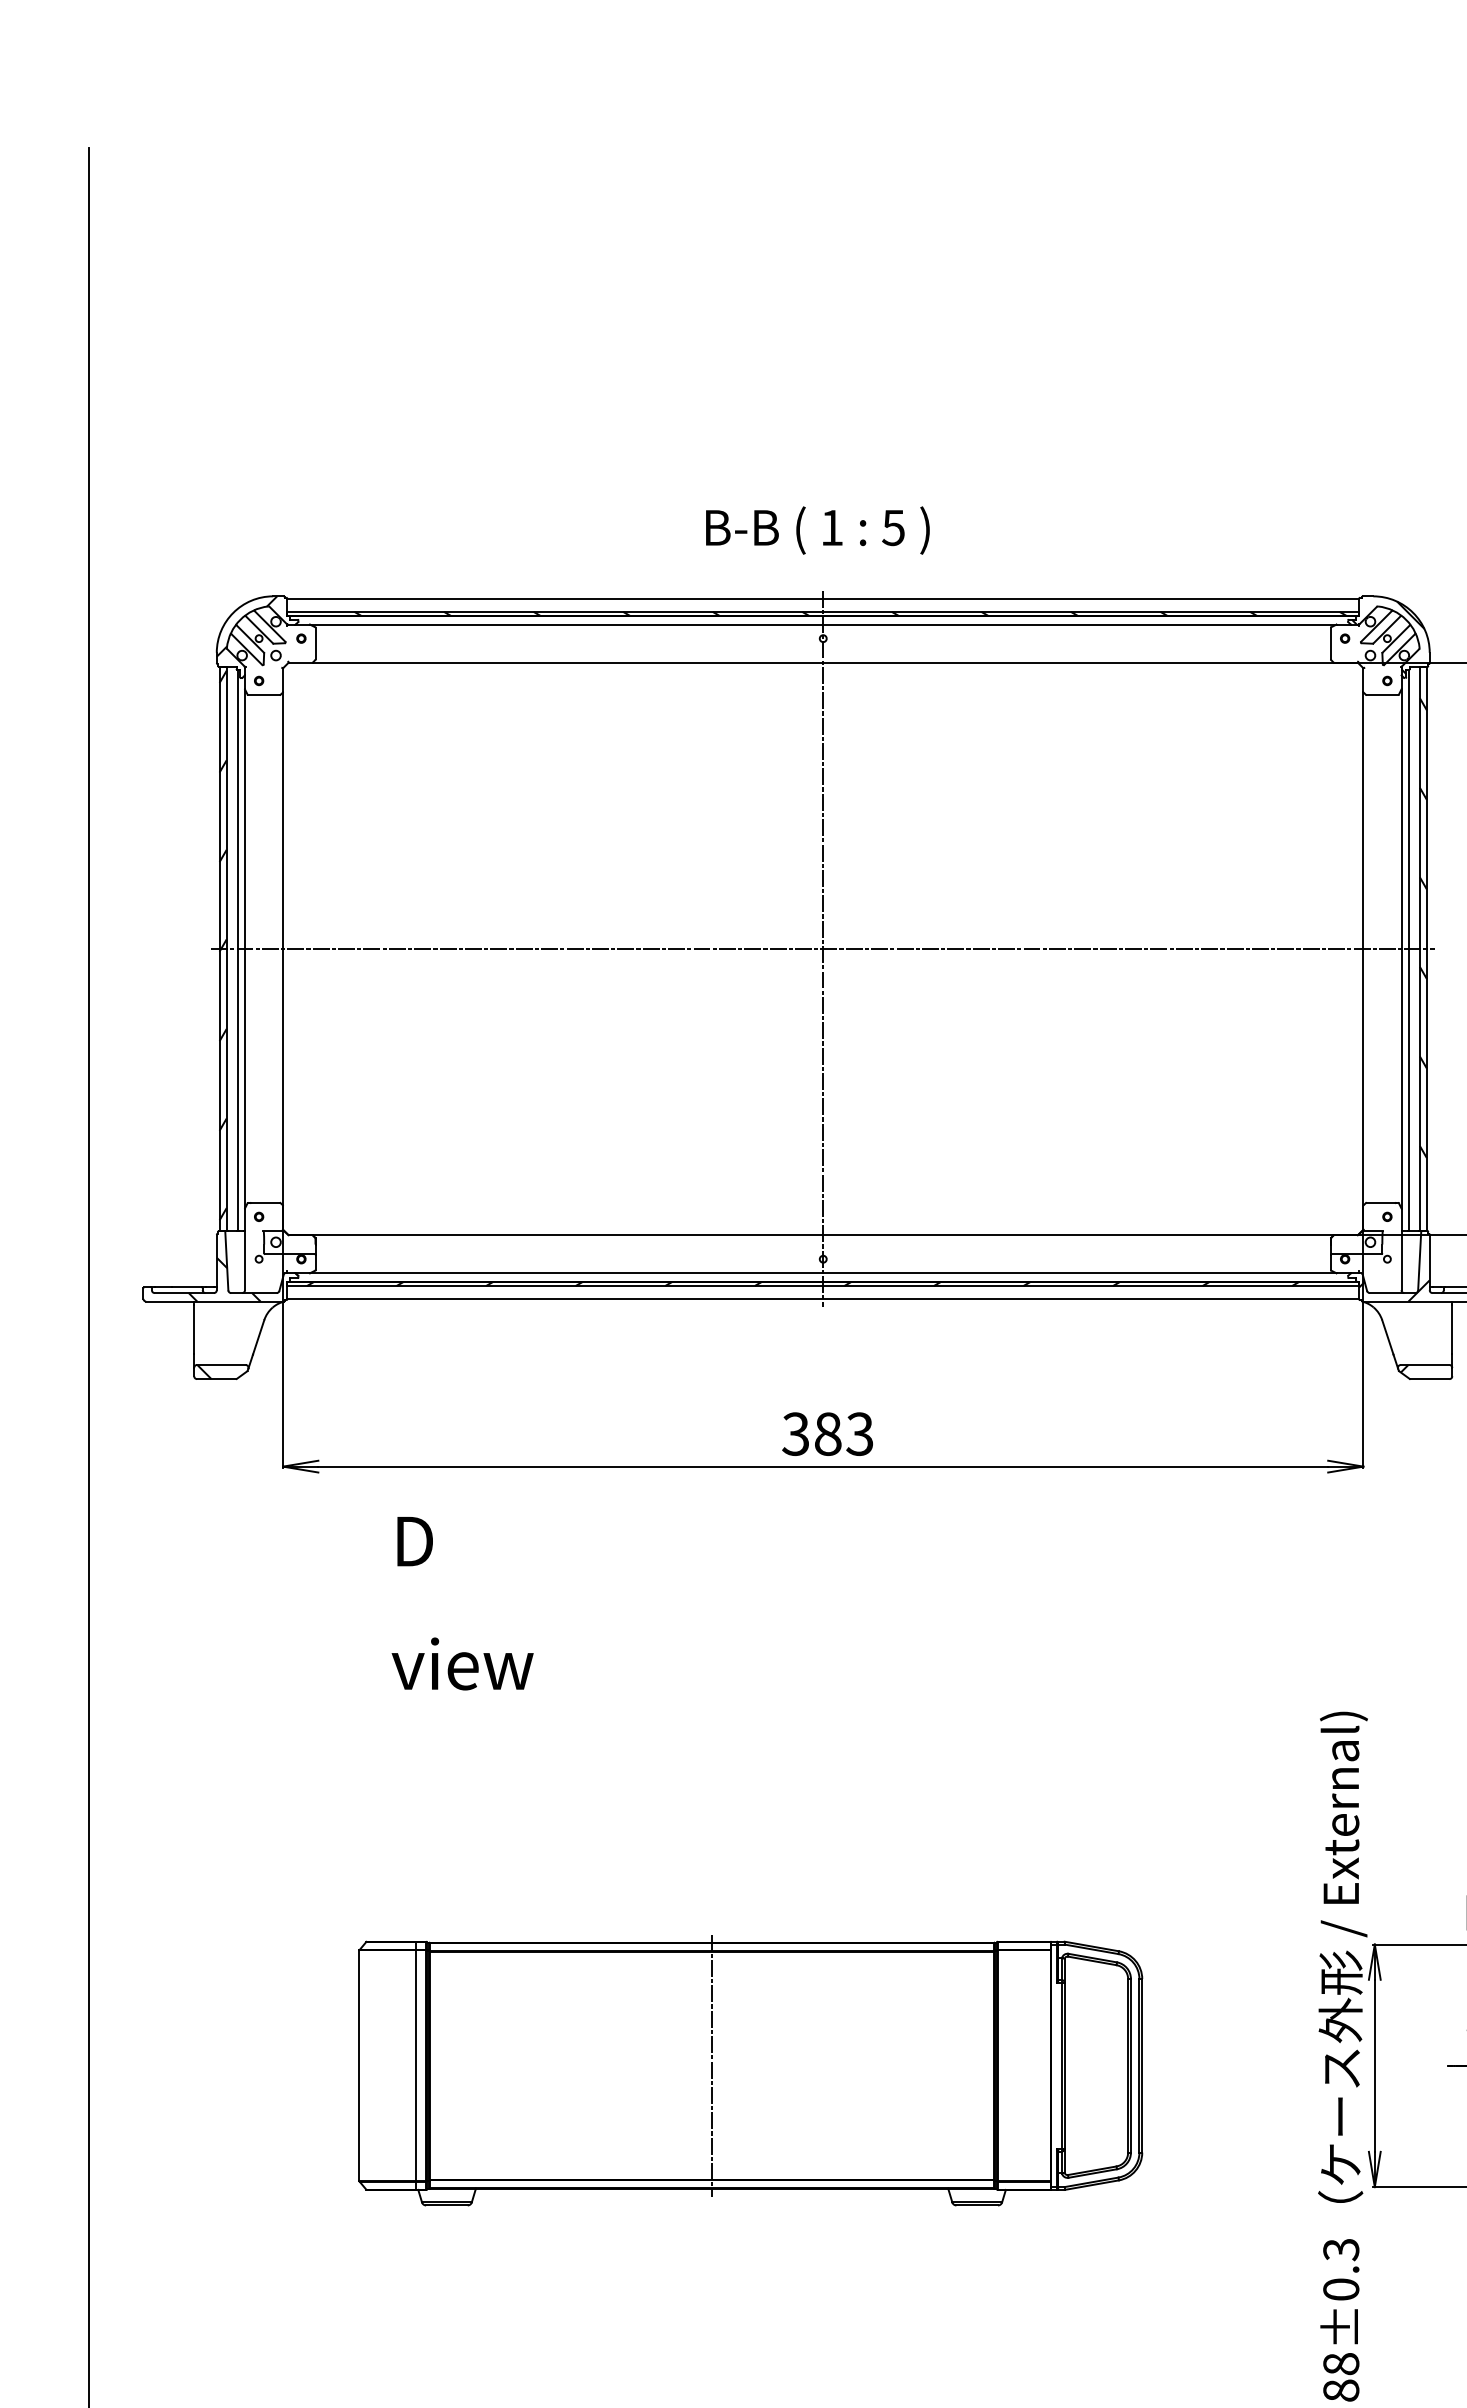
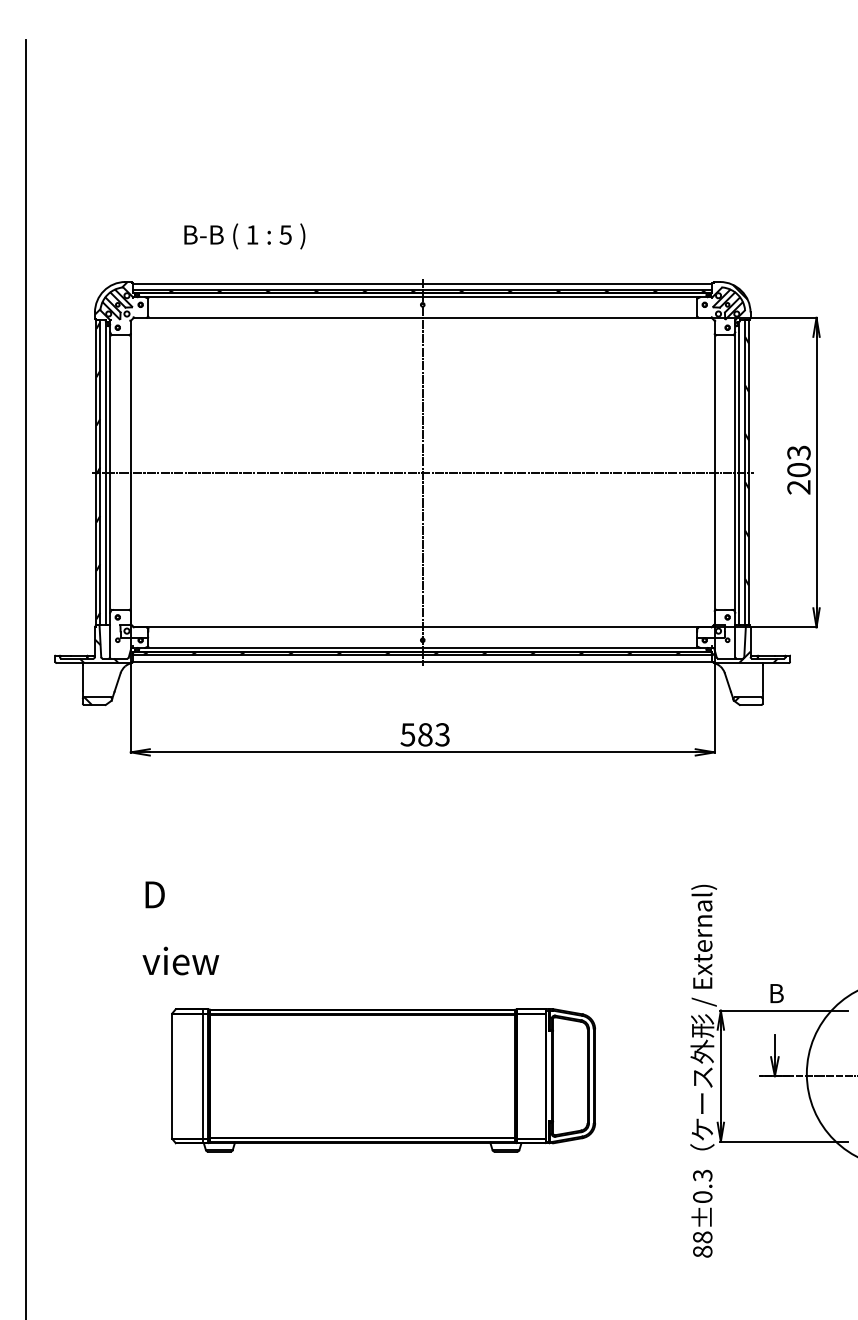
text: (817, 530) -> (244, 236), moved
text: (796, 1433) -> (408, 734), 383 -> 583
text: (462, 1603) -> (180, 928), moved
line: (711, 2066) -> (362, 1076), removed

